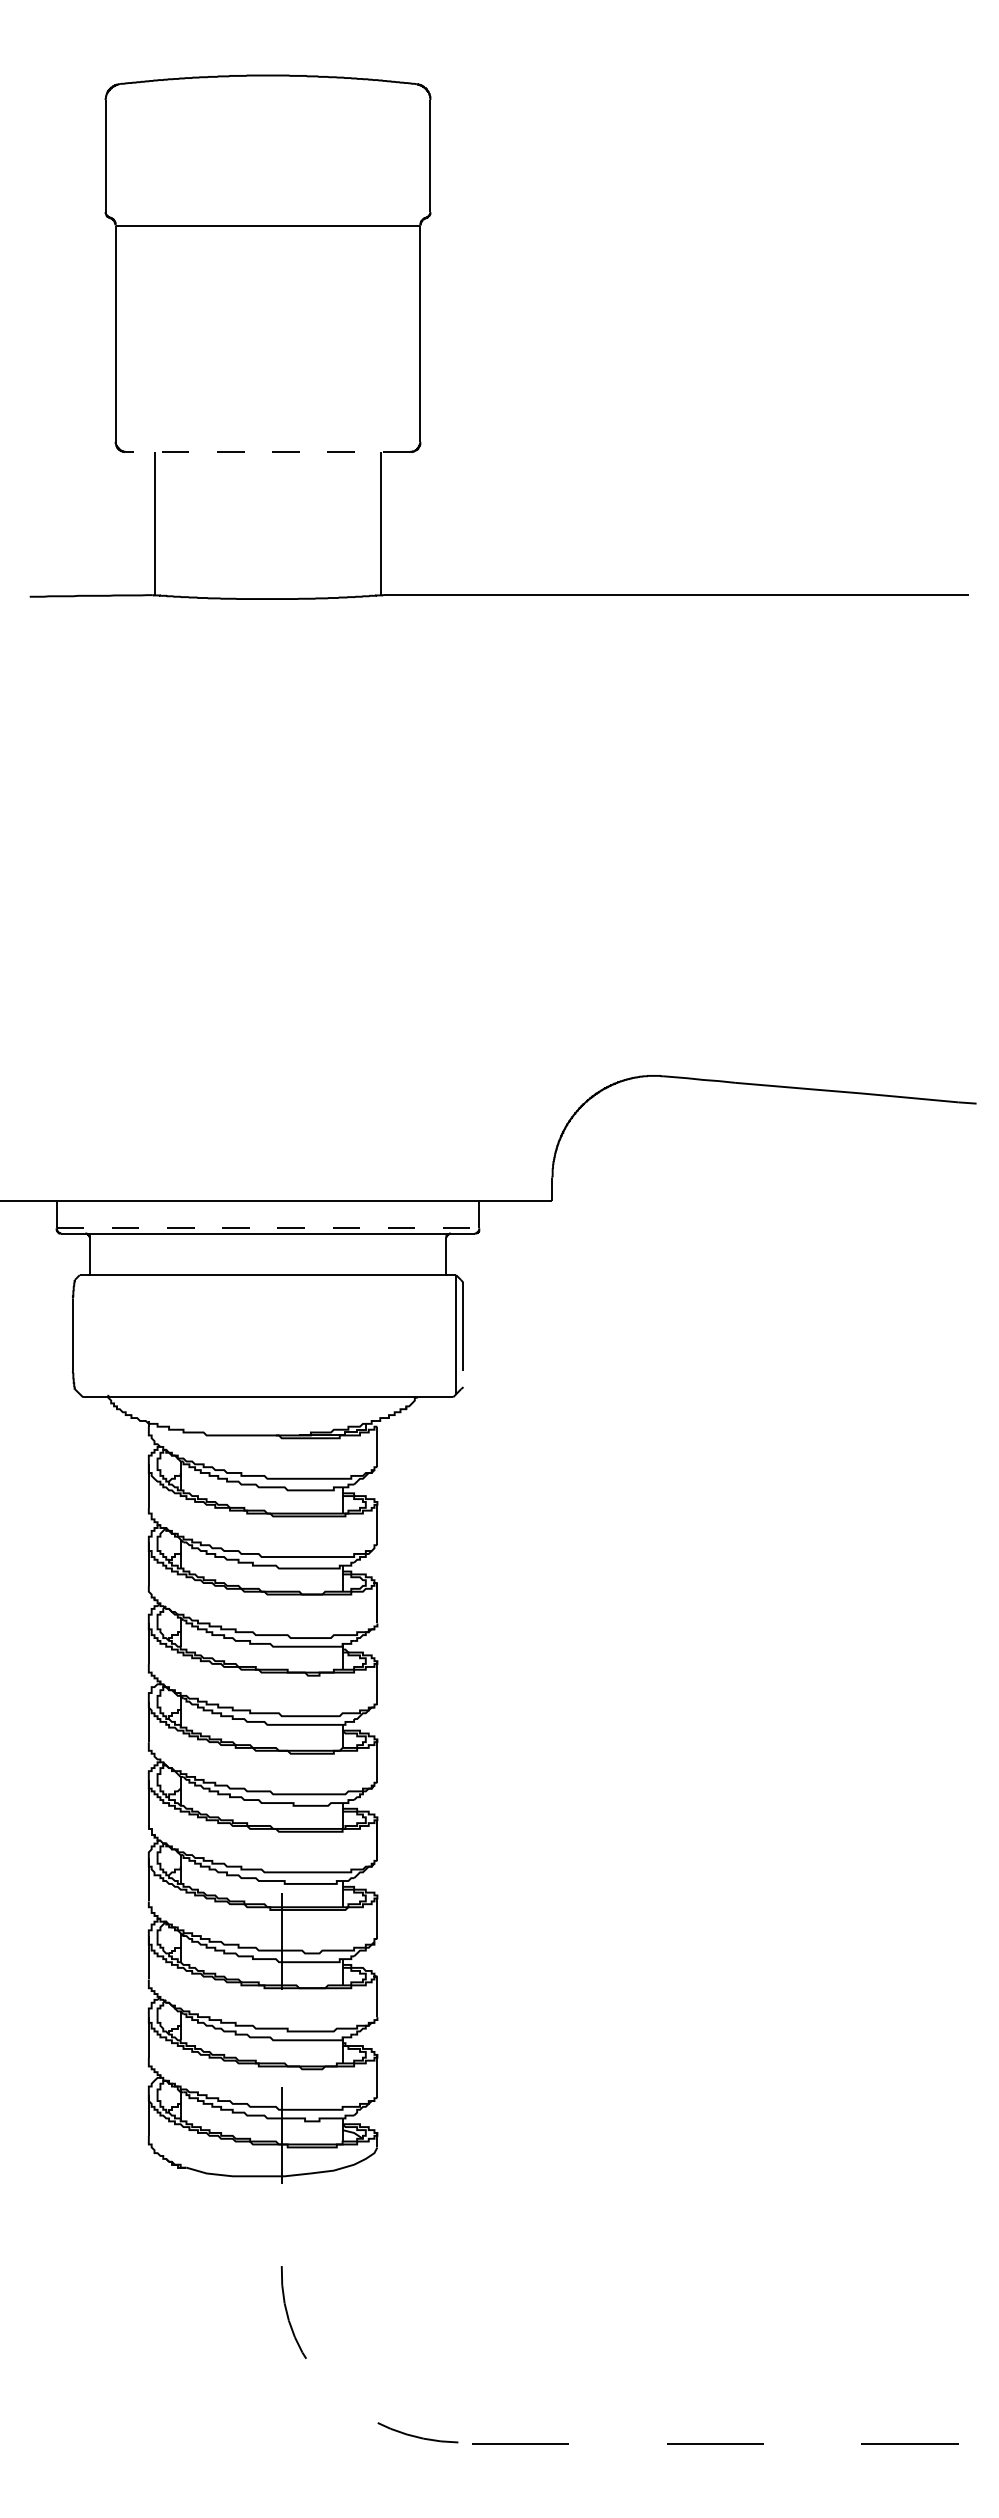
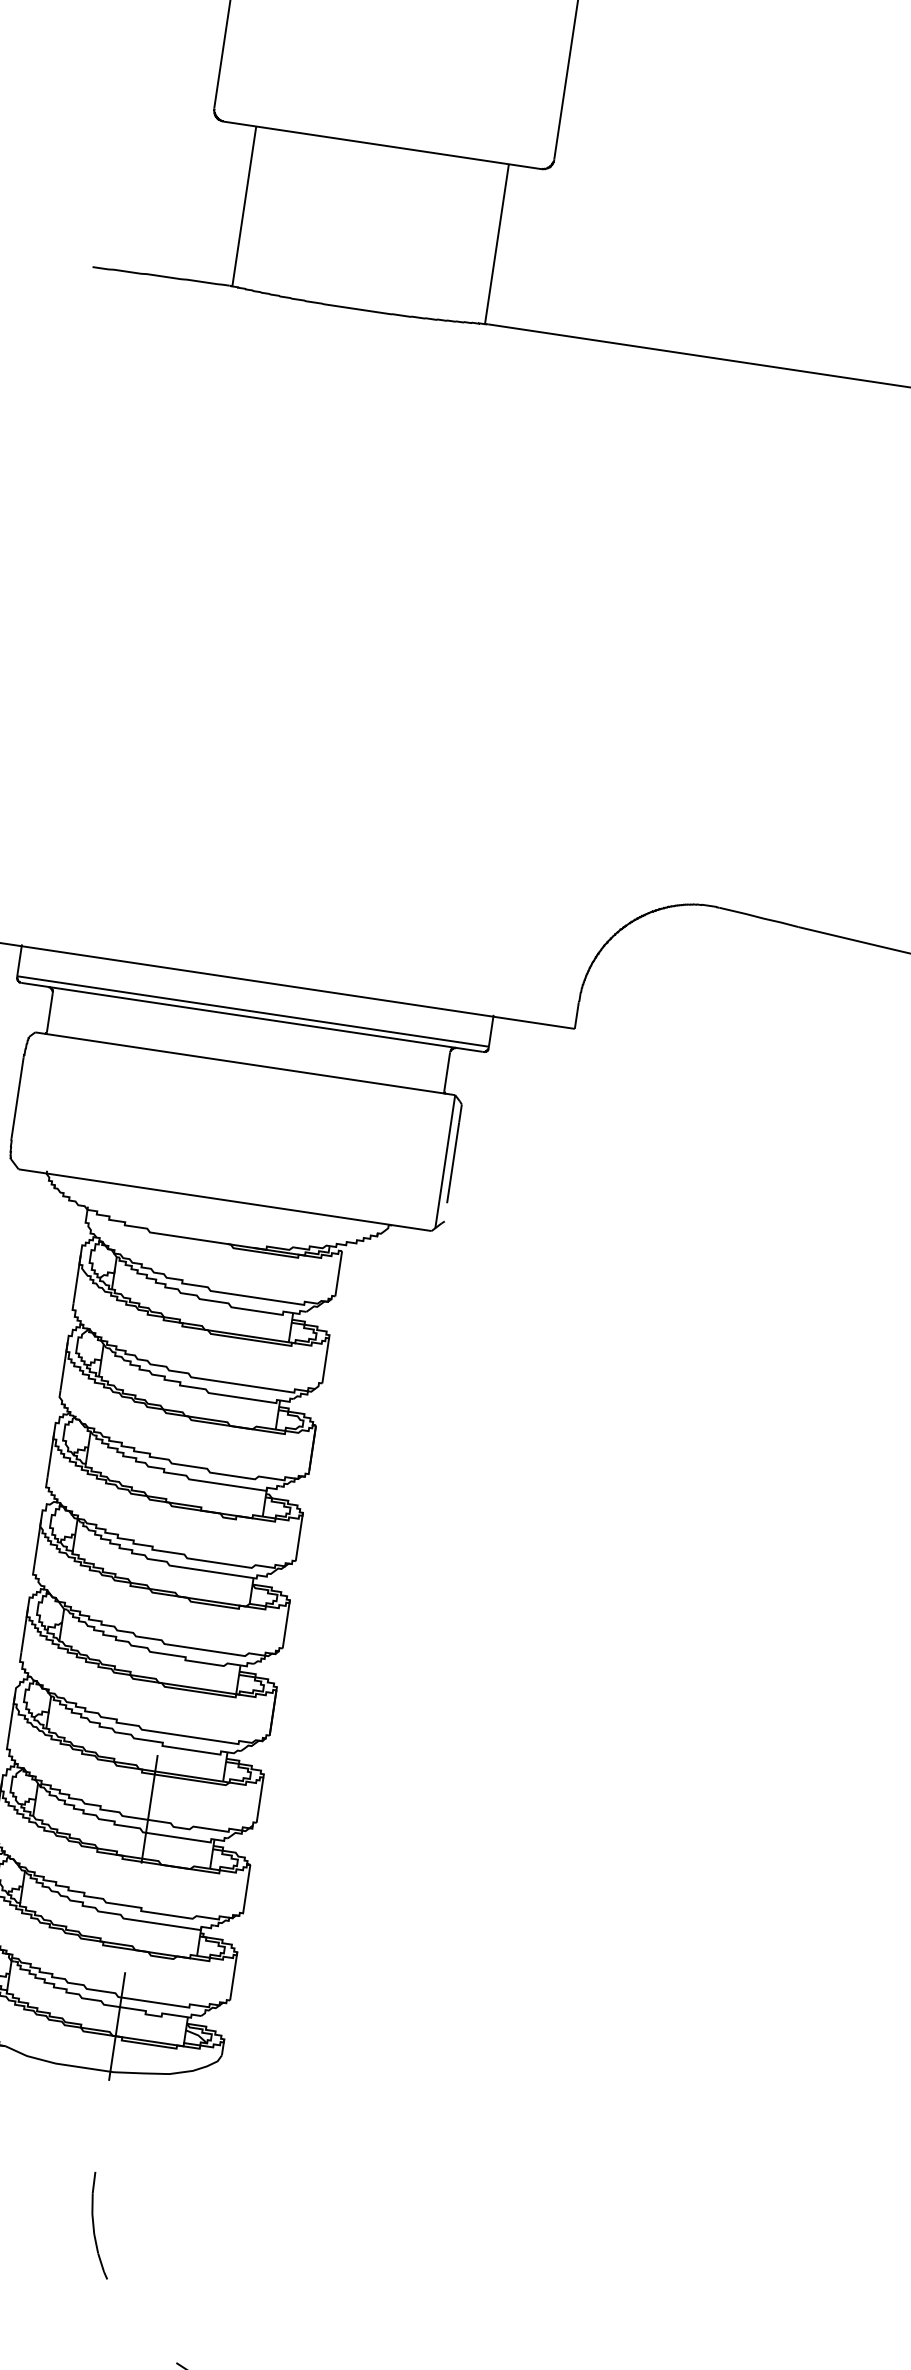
line: (267, 452) -> (381, 145), dashed -> solid
line: (268, 1228) -> (253, 1011), dashed -> solid

